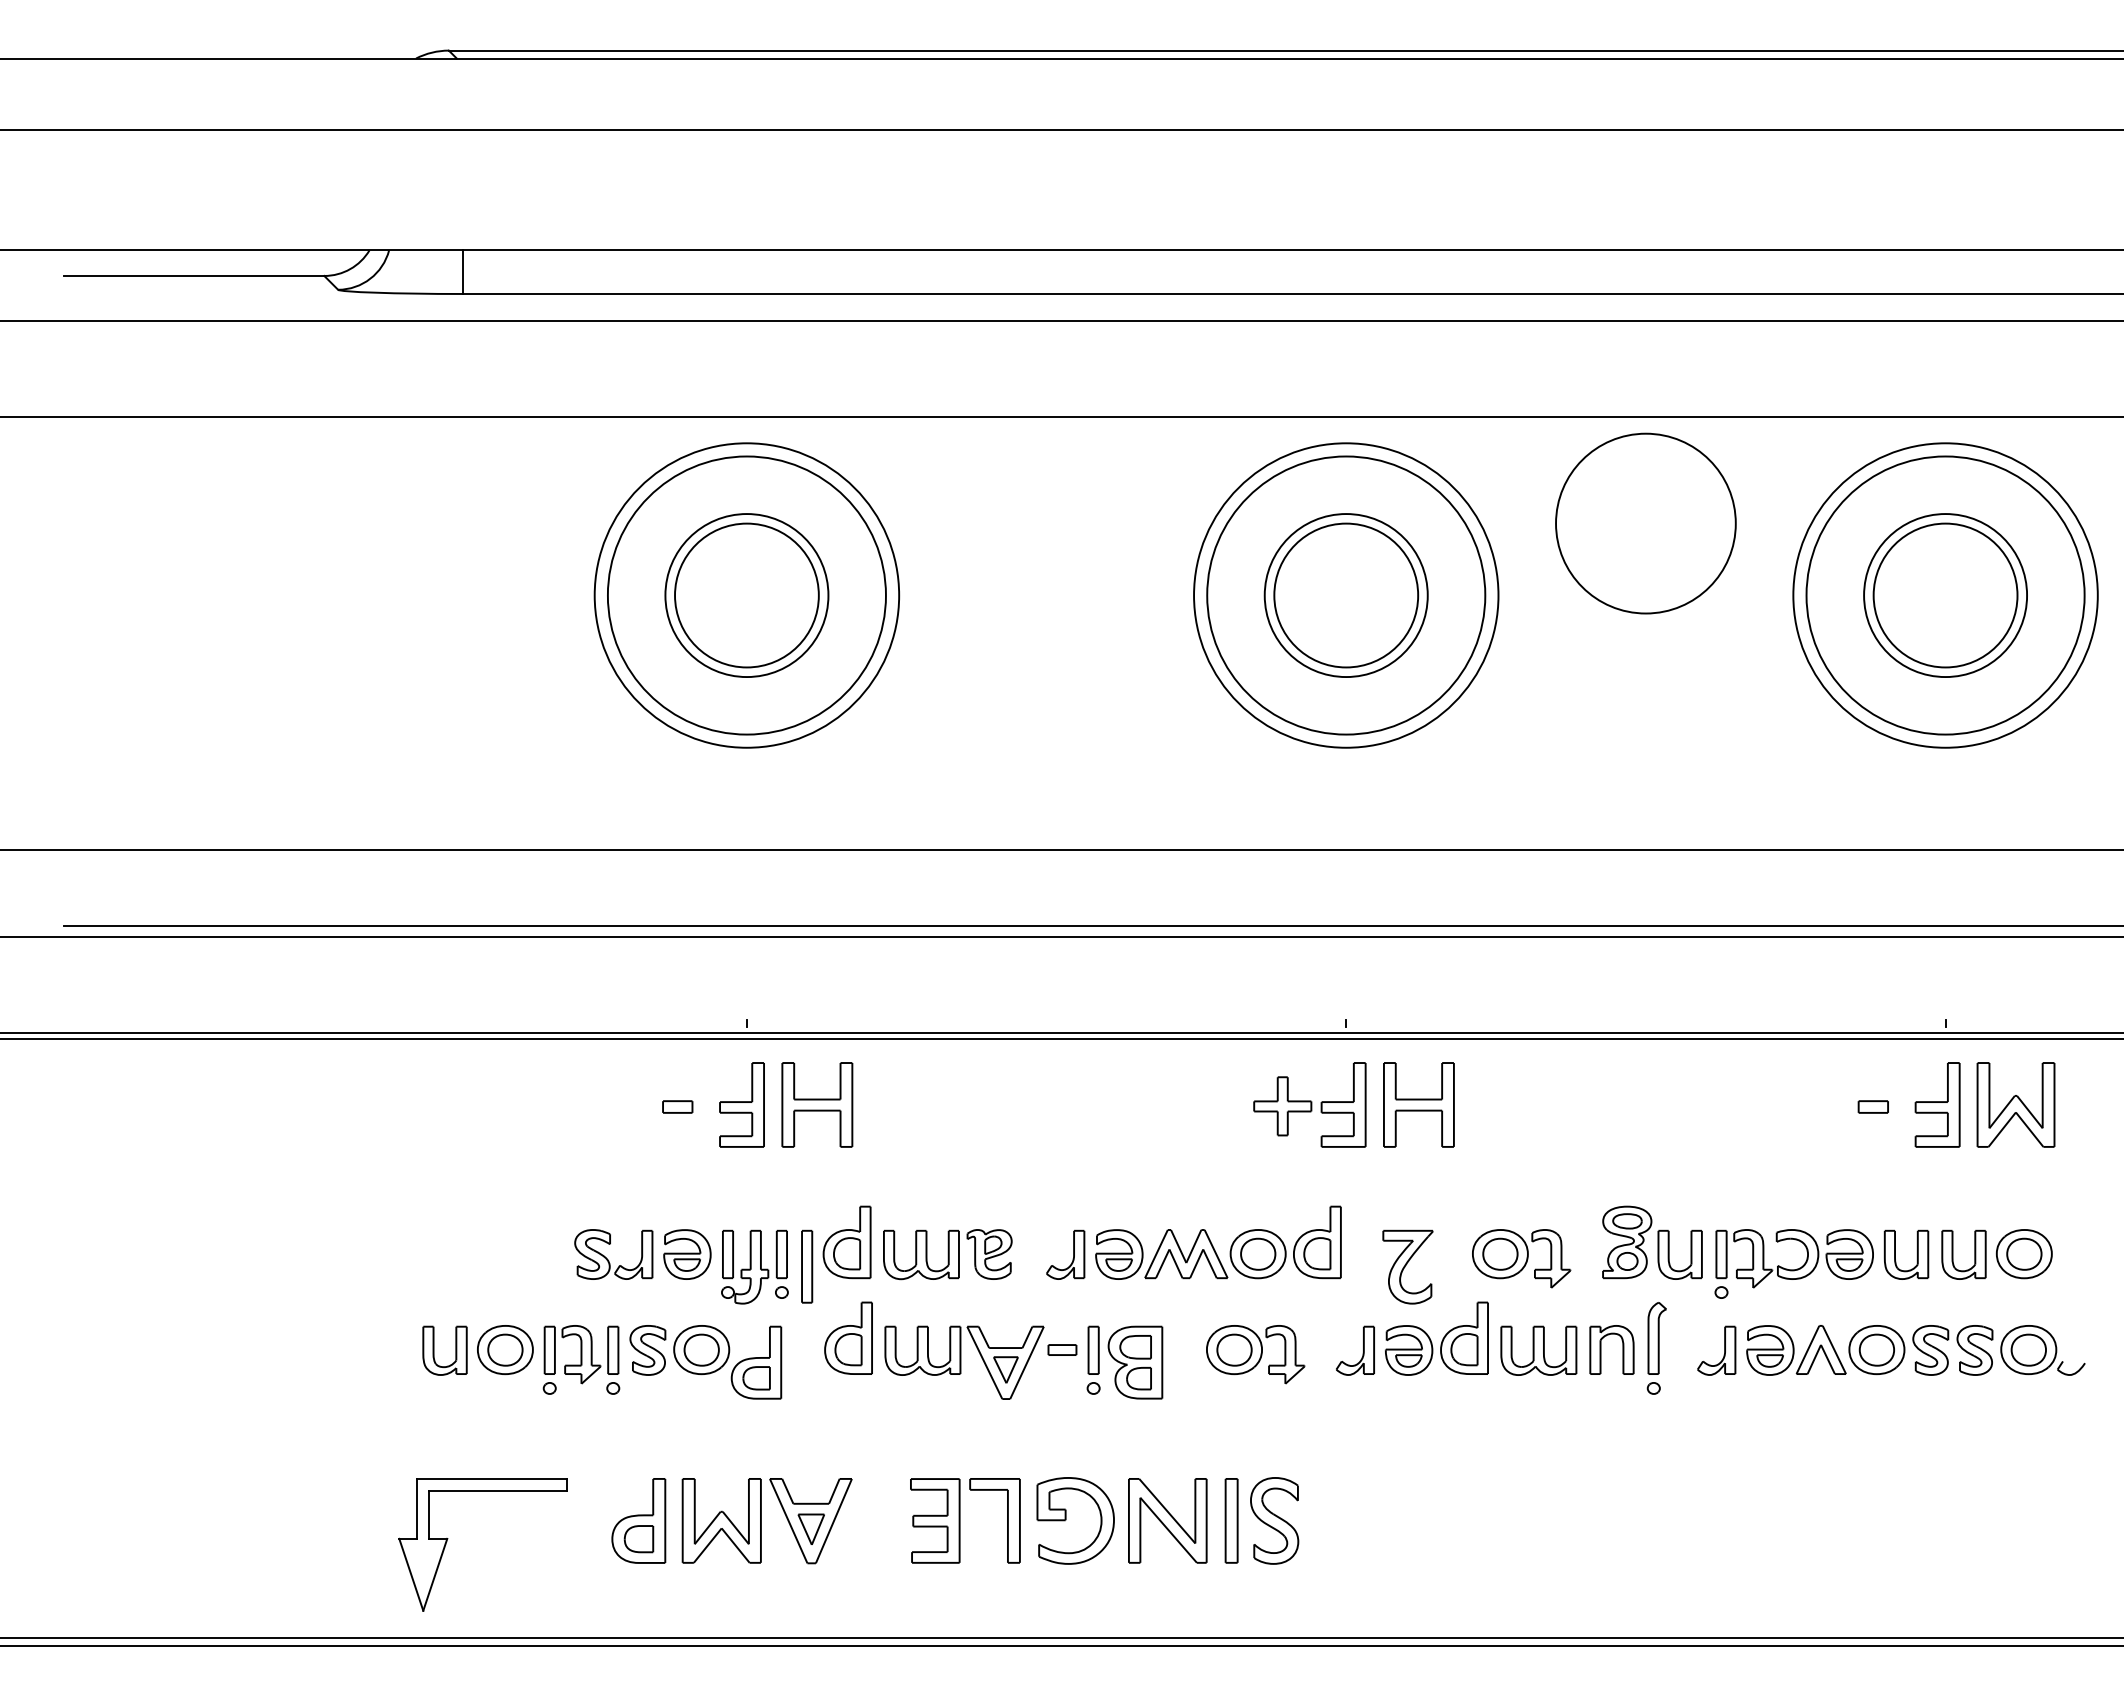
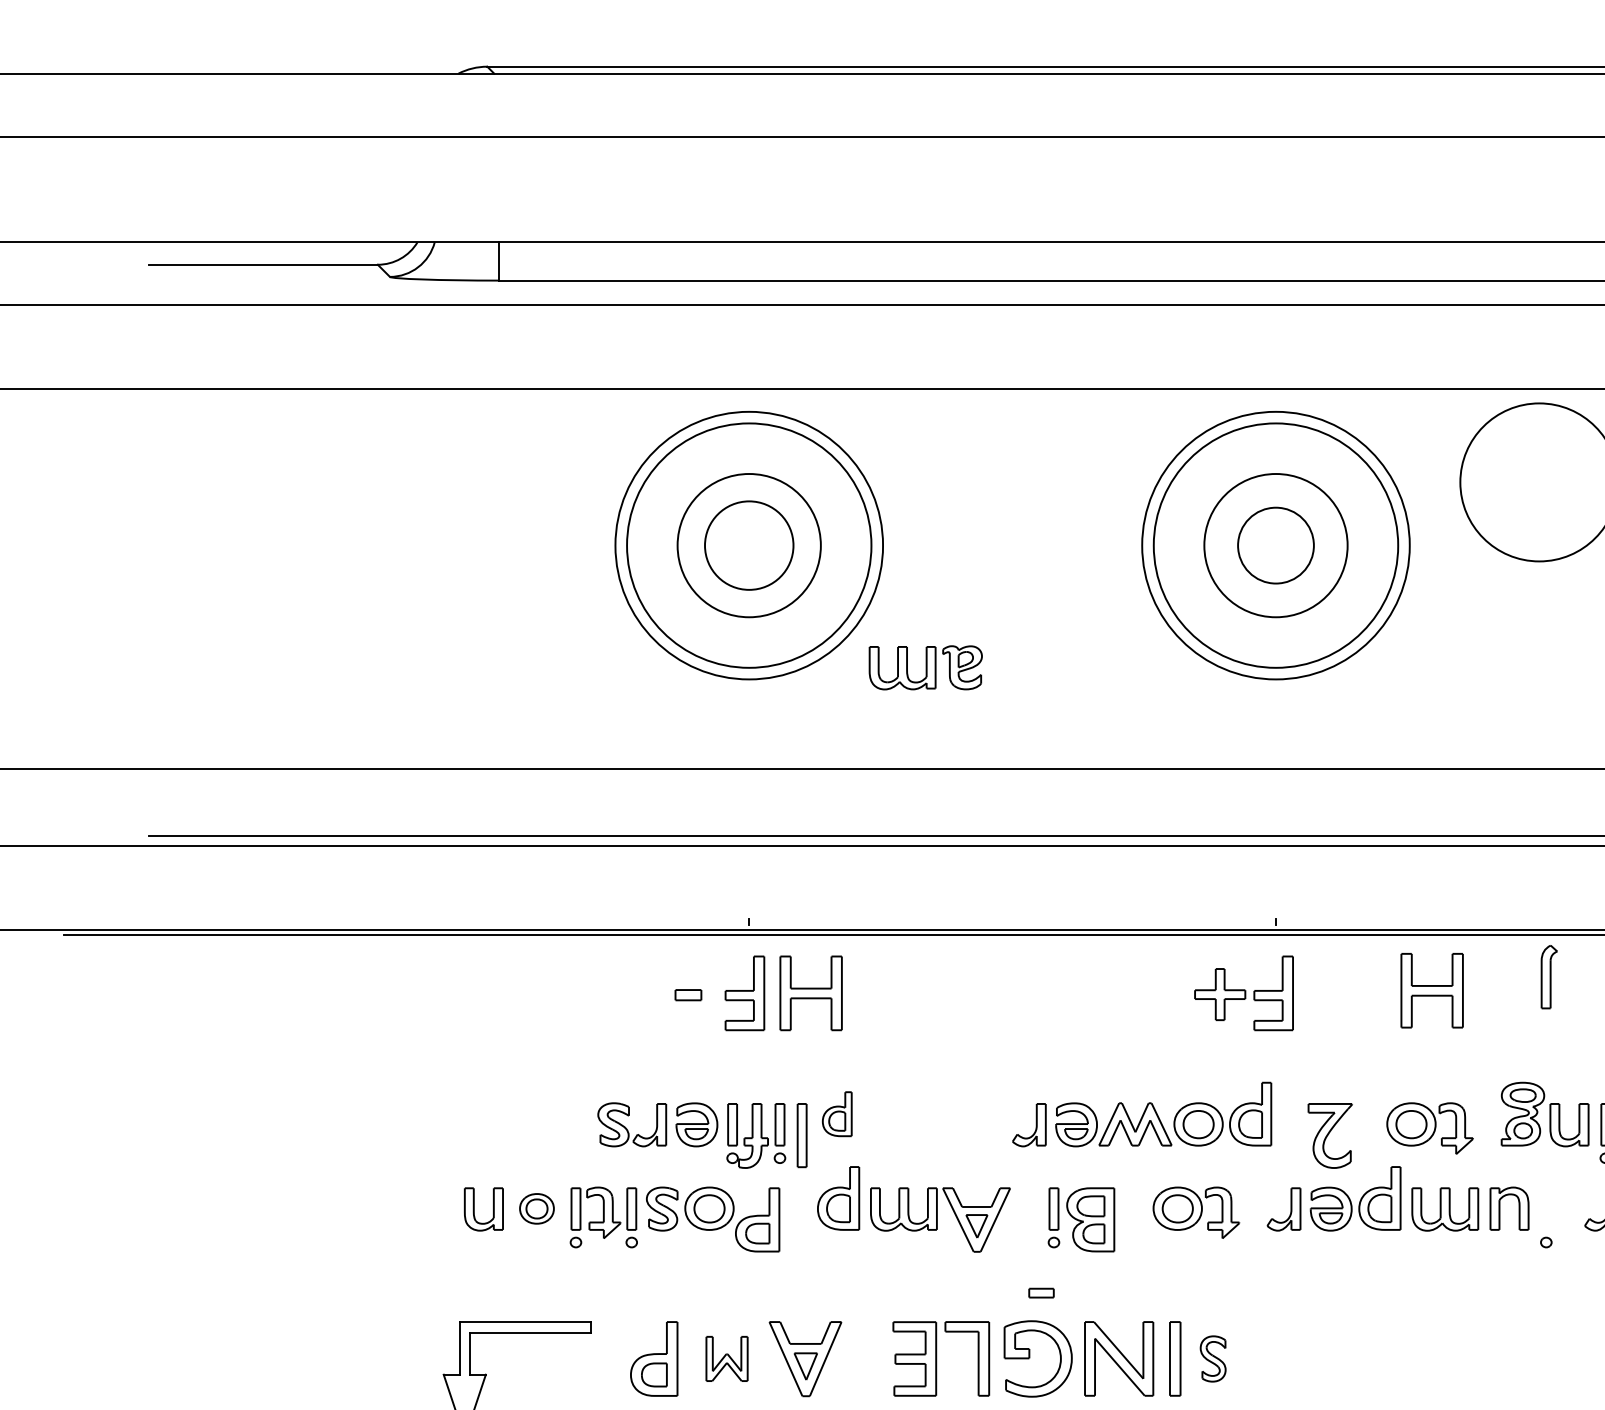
circle: (746, 595) -> (748, 545), size x0.7
circle: (1346, 595) -> (1276, 545), size x0.6
part: (1418, 1104) -> (1431, 990), moved
part: (846, 1242) -> (836, 1114), size x0.7
part: (947, 1254) -> (925, 667), moved
part: (1656, 1338) -> (1548, 977), moved
part: (1062, 1349) -> (1041, 1292), moved
part: (505, 1350) -> (537, 1209), size x0.7
part: (721, 1520) -> (726, 1358), size x0.6
part: (1274, 1520) -> (1212, 1358), size x0.6

